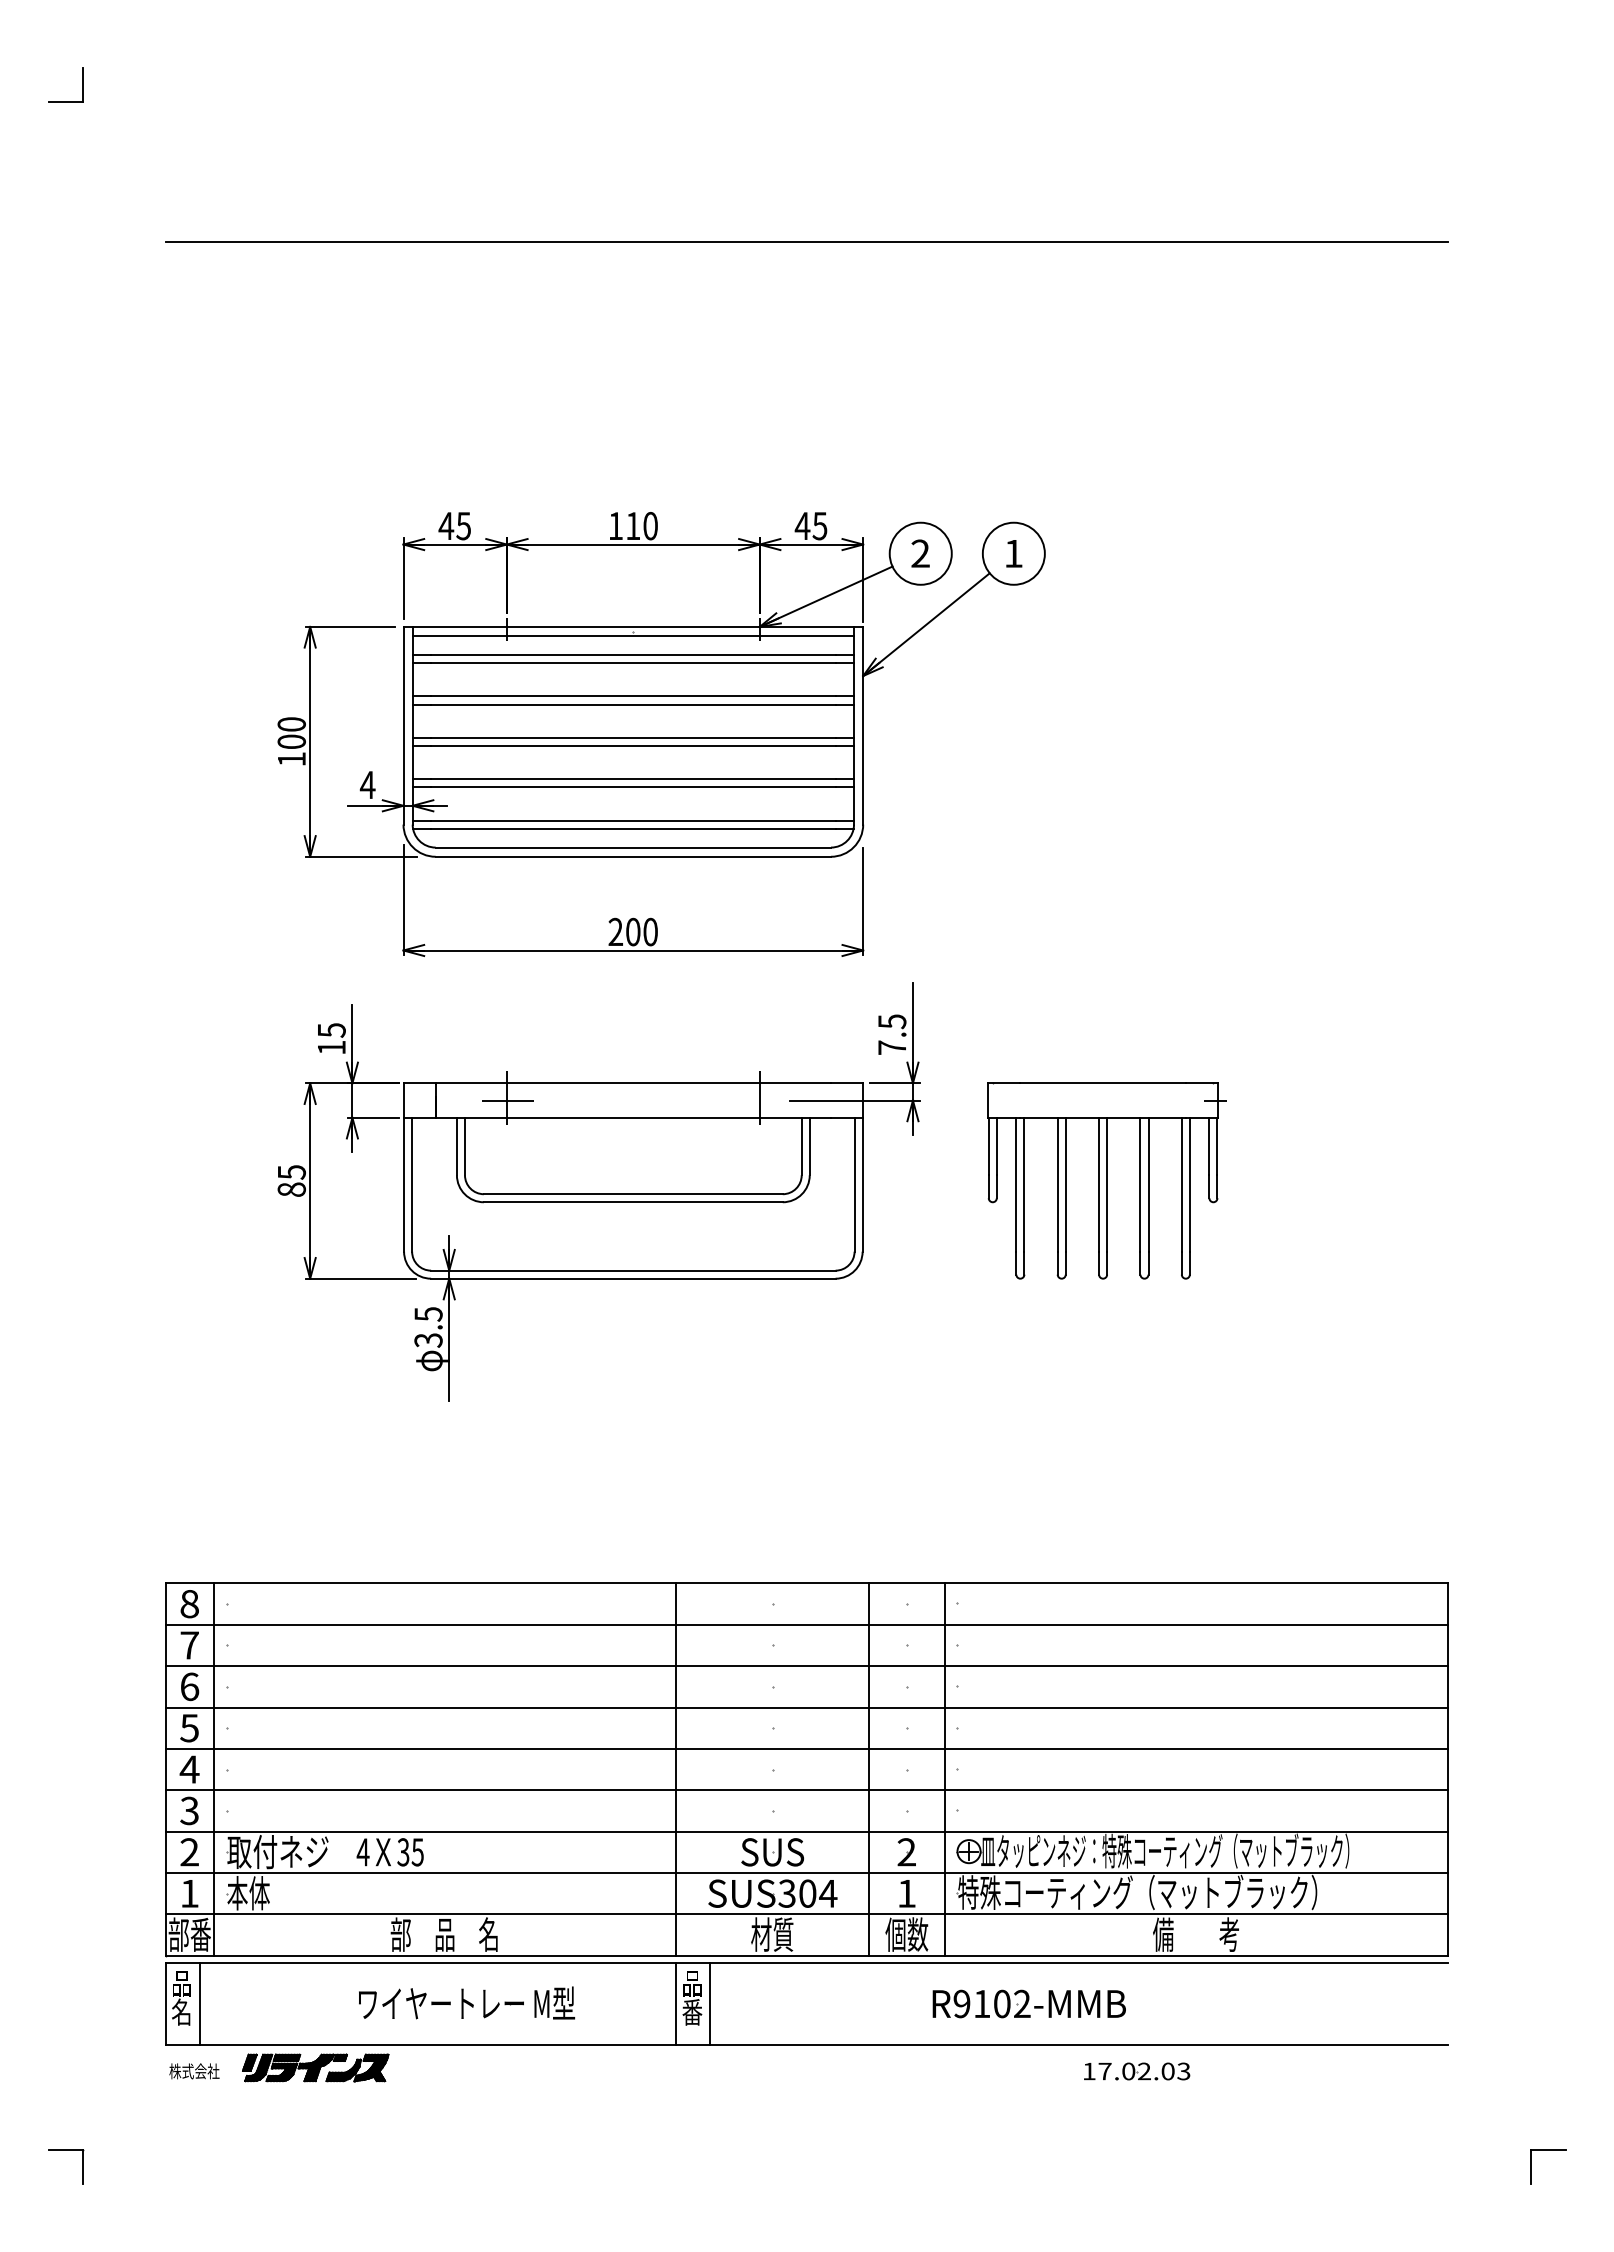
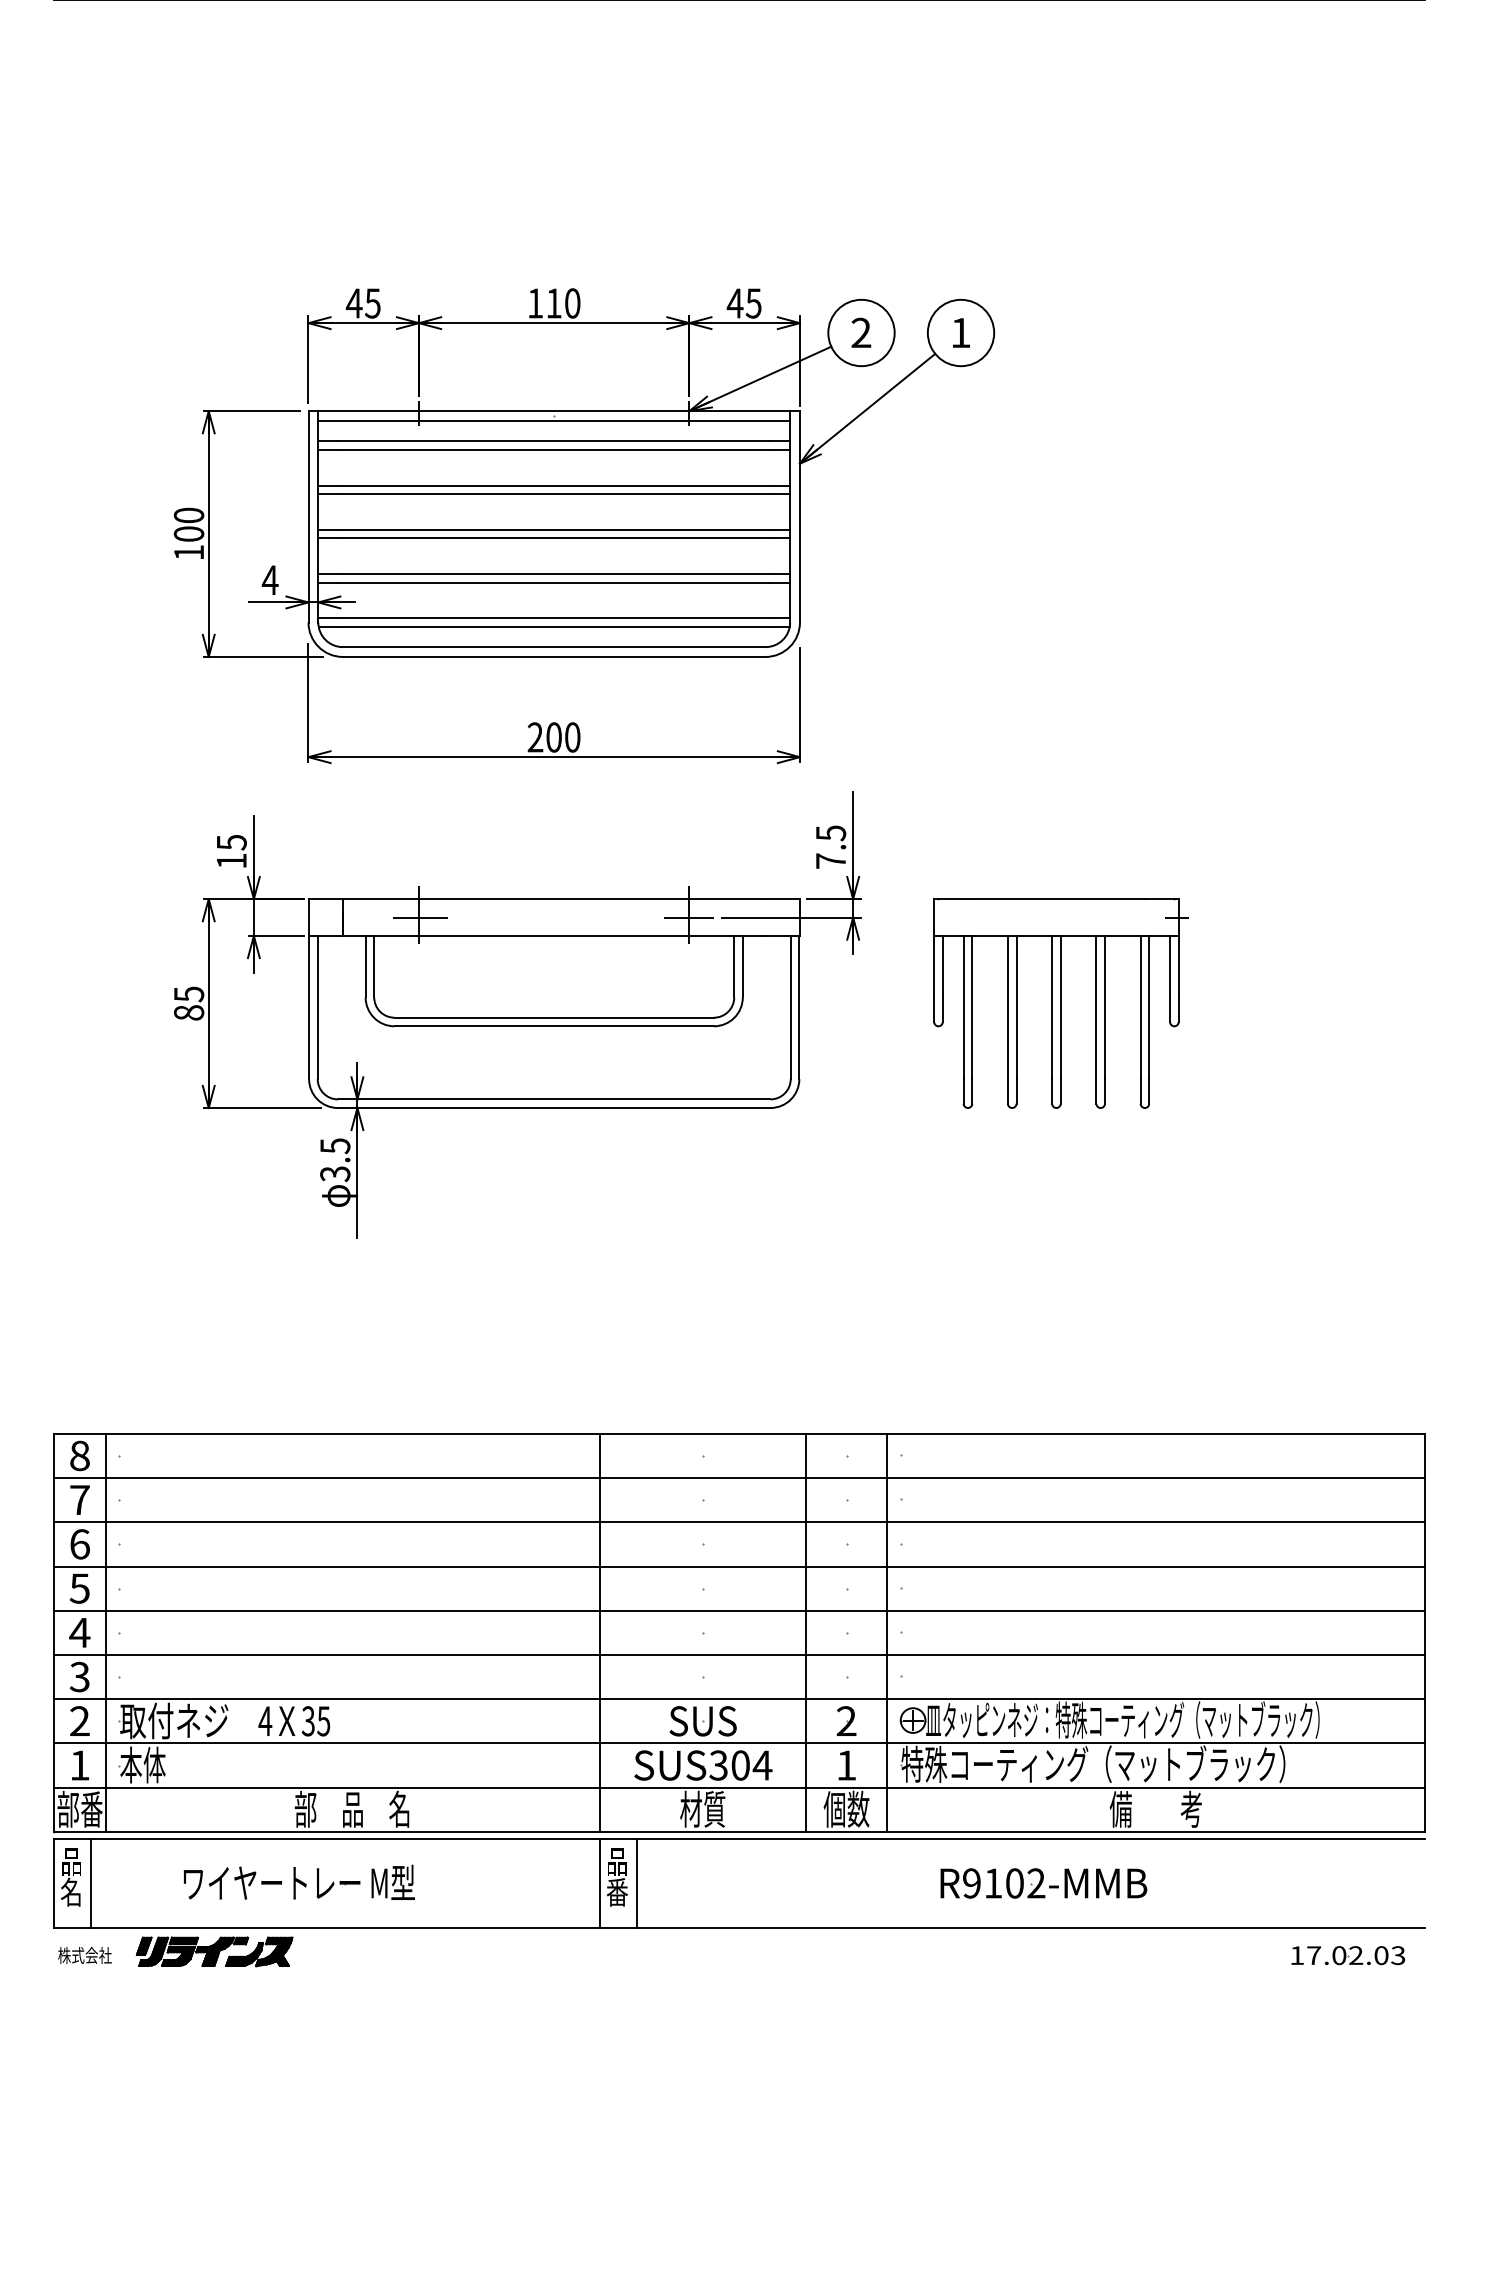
line: (759, 1100) -> (689, 917), added
part: (467, 2002) -> (299, 1881), moved
part: (1028, 2003) -> (1042, 1882), moved
part: (1137, 2071) -> (1348, 1955), moved

